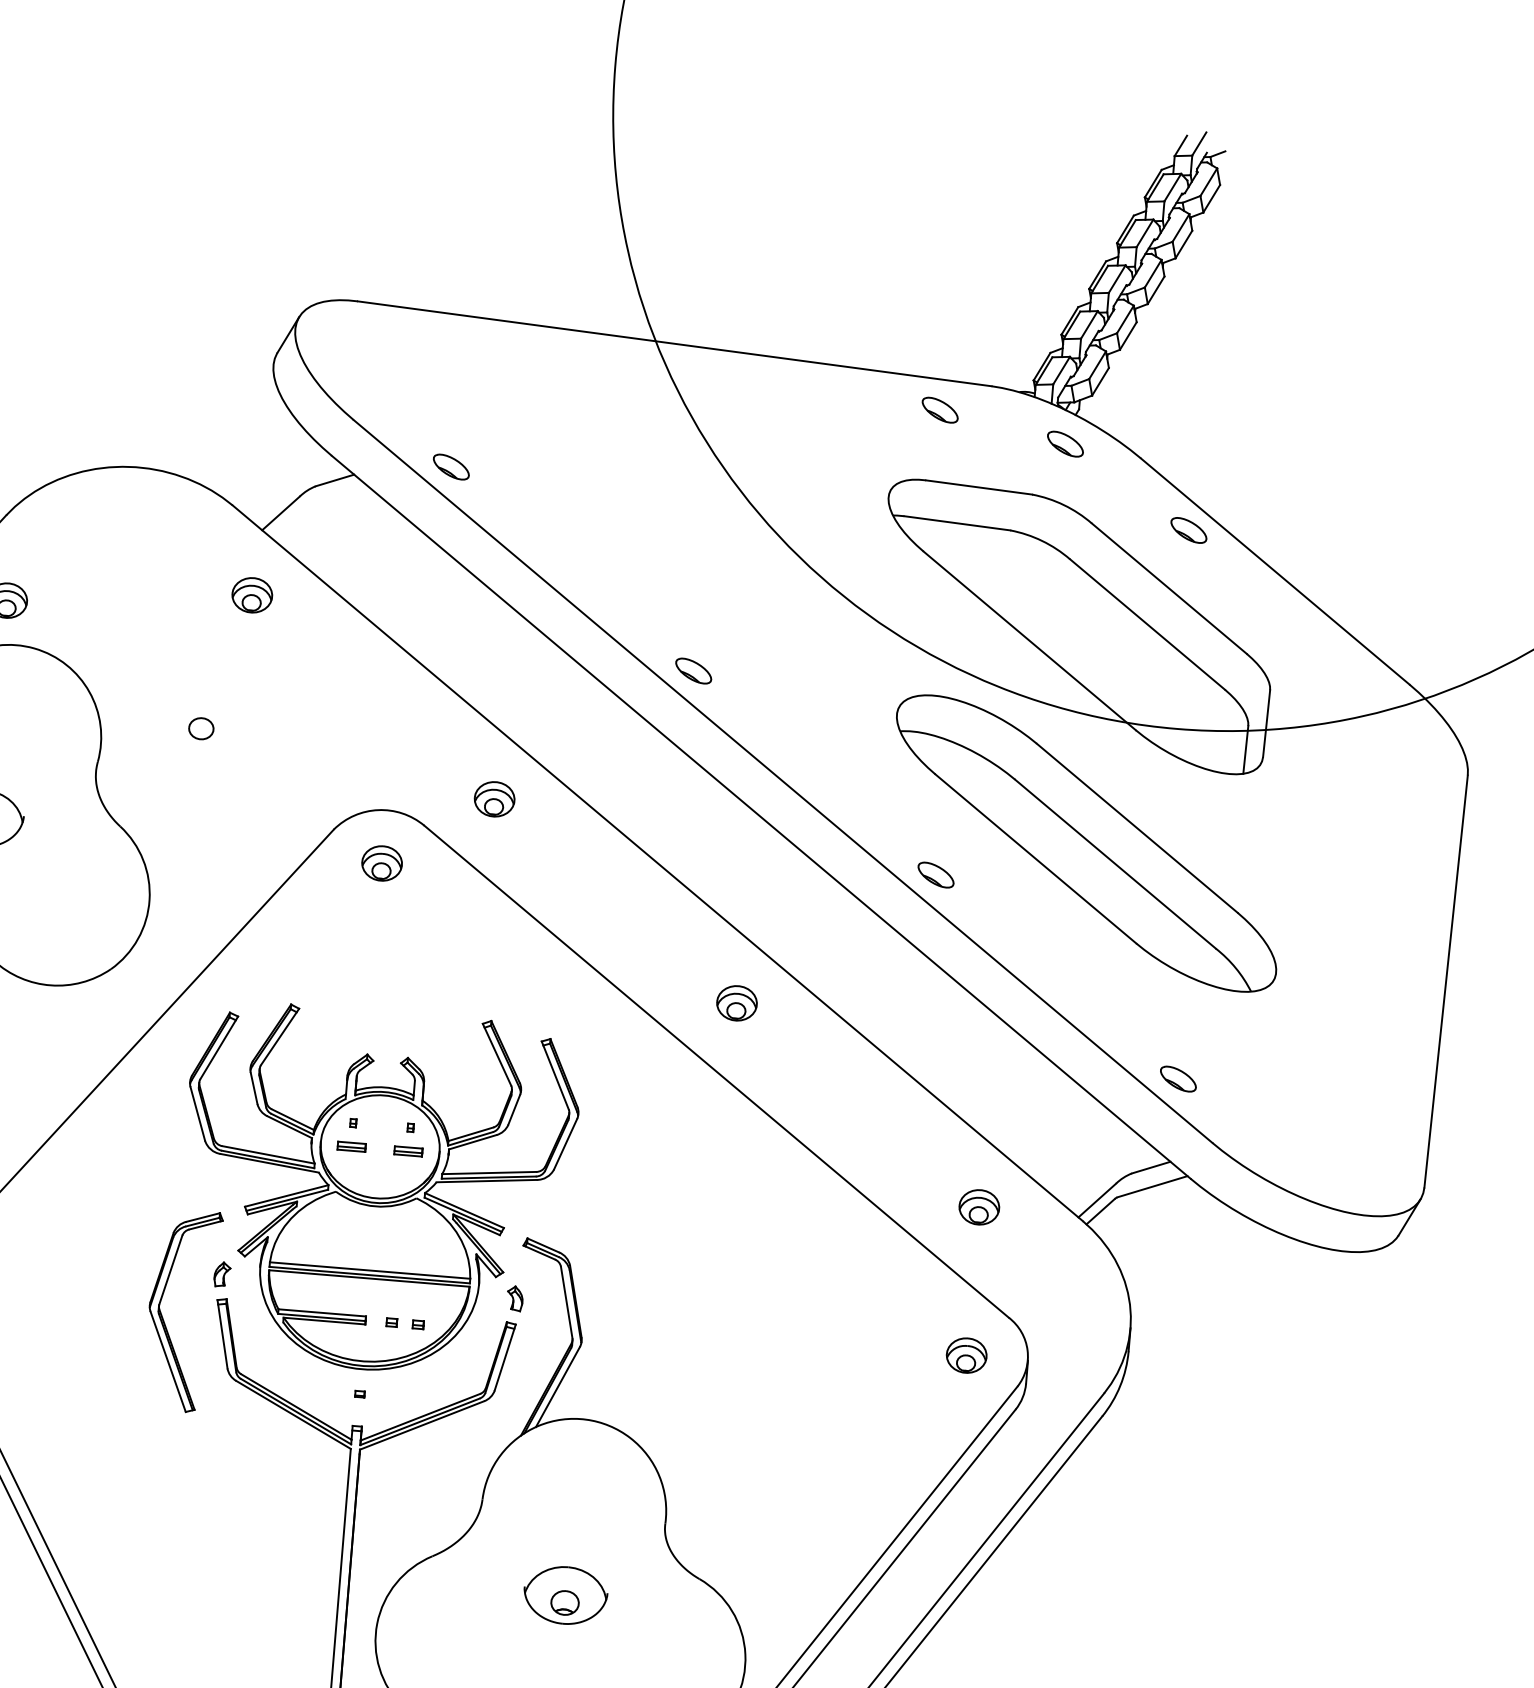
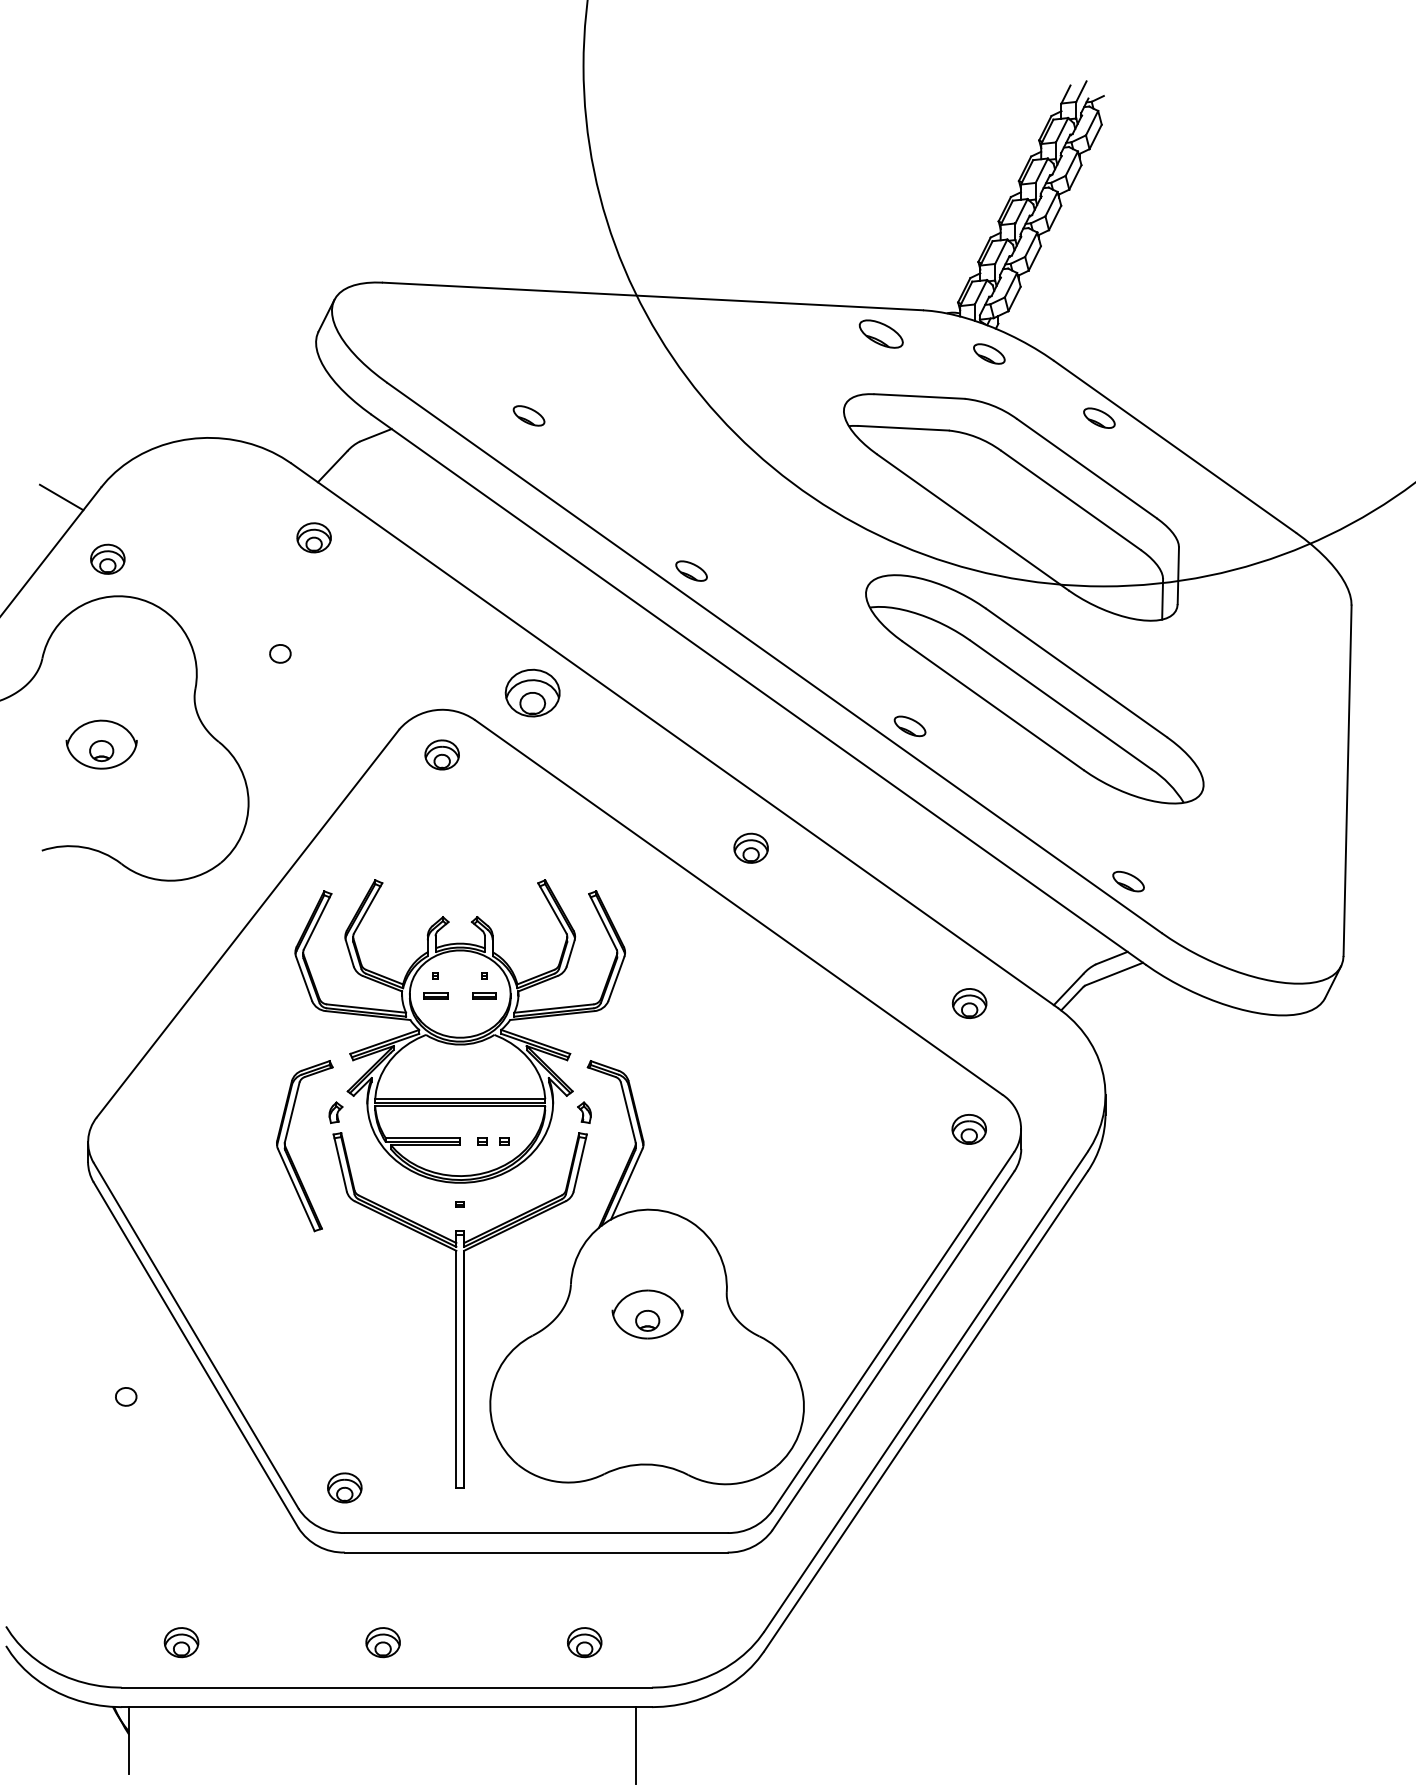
part: (940, 409) -> (881, 333), size x1.4
part: (450, 466) -> (528, 415), moved
part: (494, 798) -> (532, 692), size x1.6
part: (565, 1595) -> (647, 1314), moved

